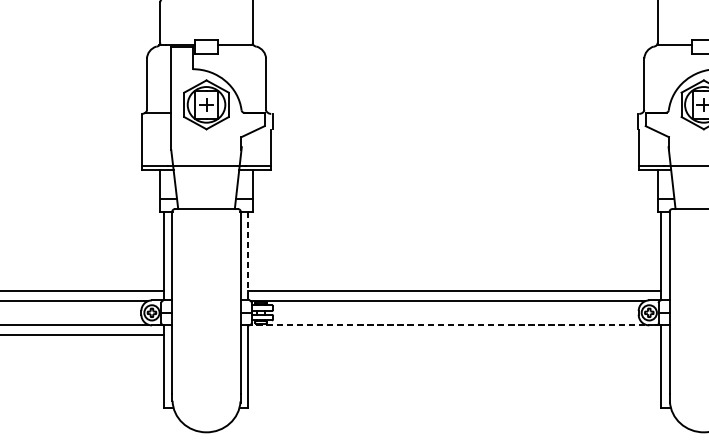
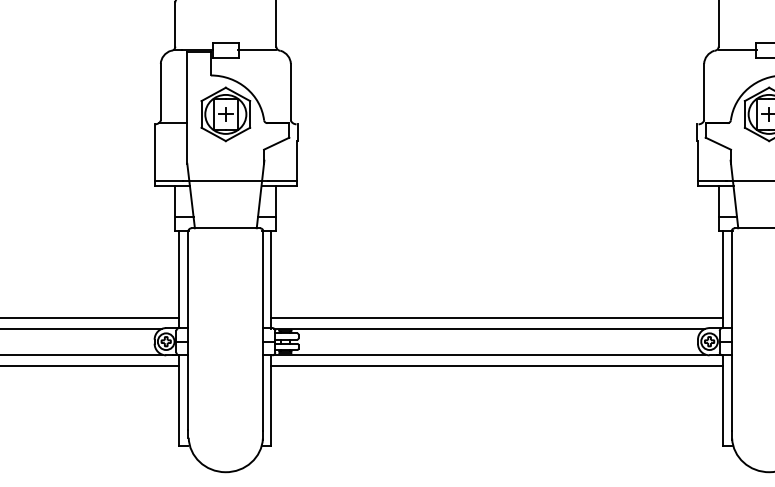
line: (248, 255) -> (271, 279), dashed -> solid
line: (447, 324) -> (489, 354), dashed -> solid
line: (454, 334) -> (496, 365), added

